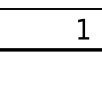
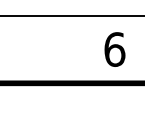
text: (83, 28) -> (115, 48), 1 -> 6

